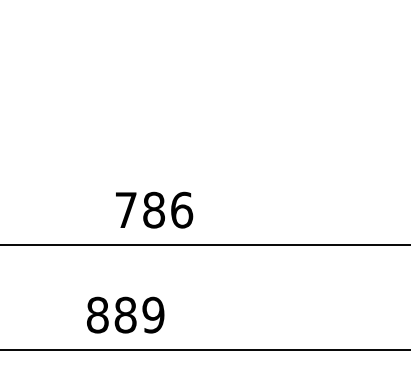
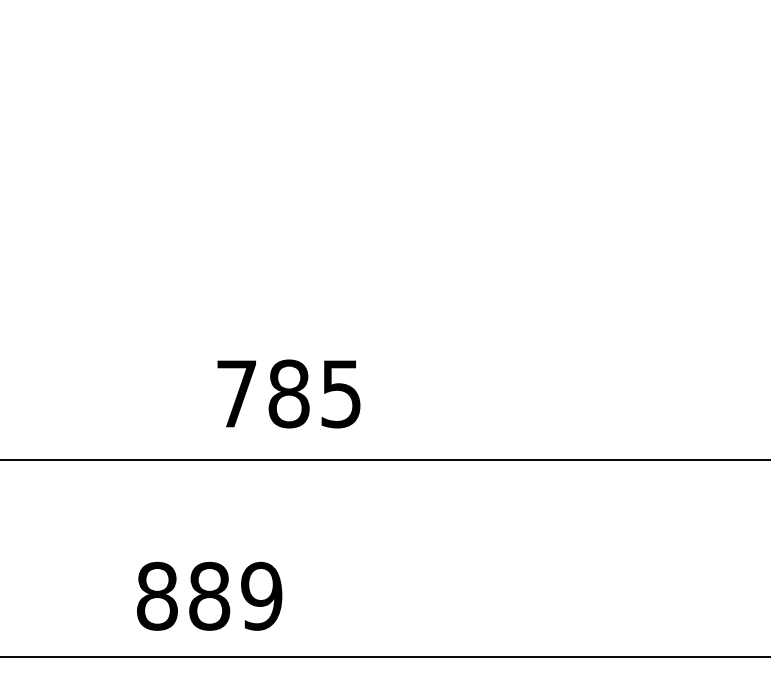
text: (182, 209) -> (342, 392), 786 -> 785
text: (125, 314) -> (209, 595), moved

